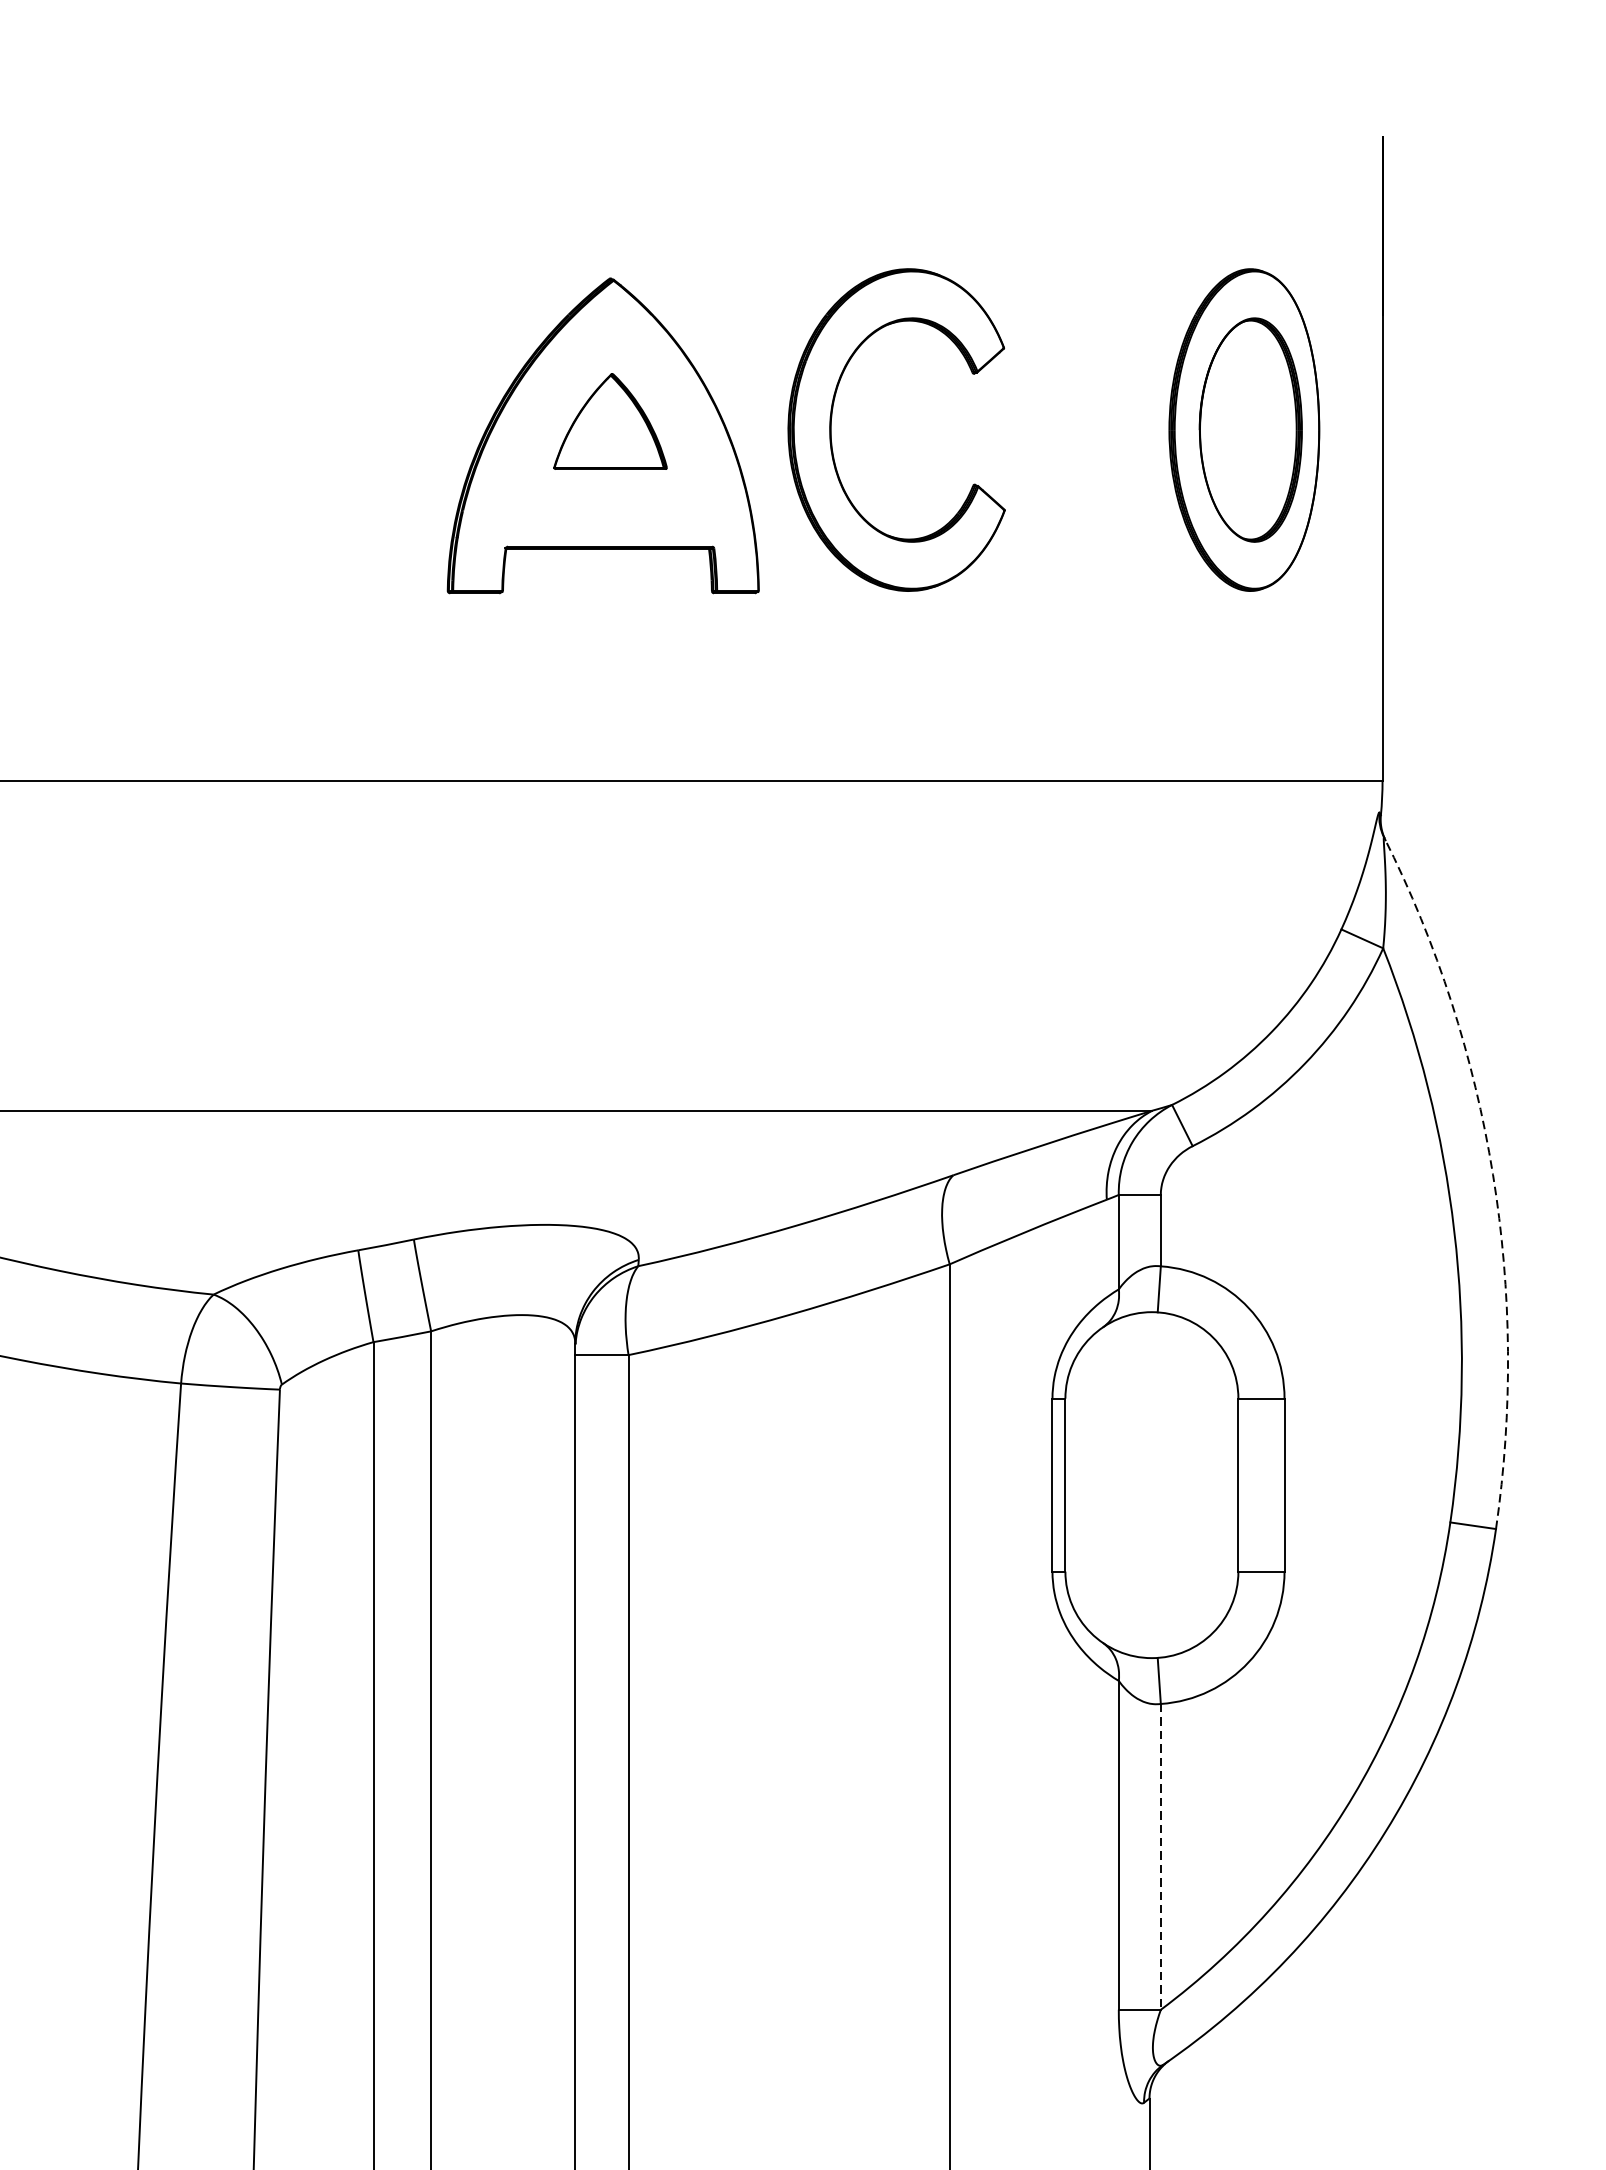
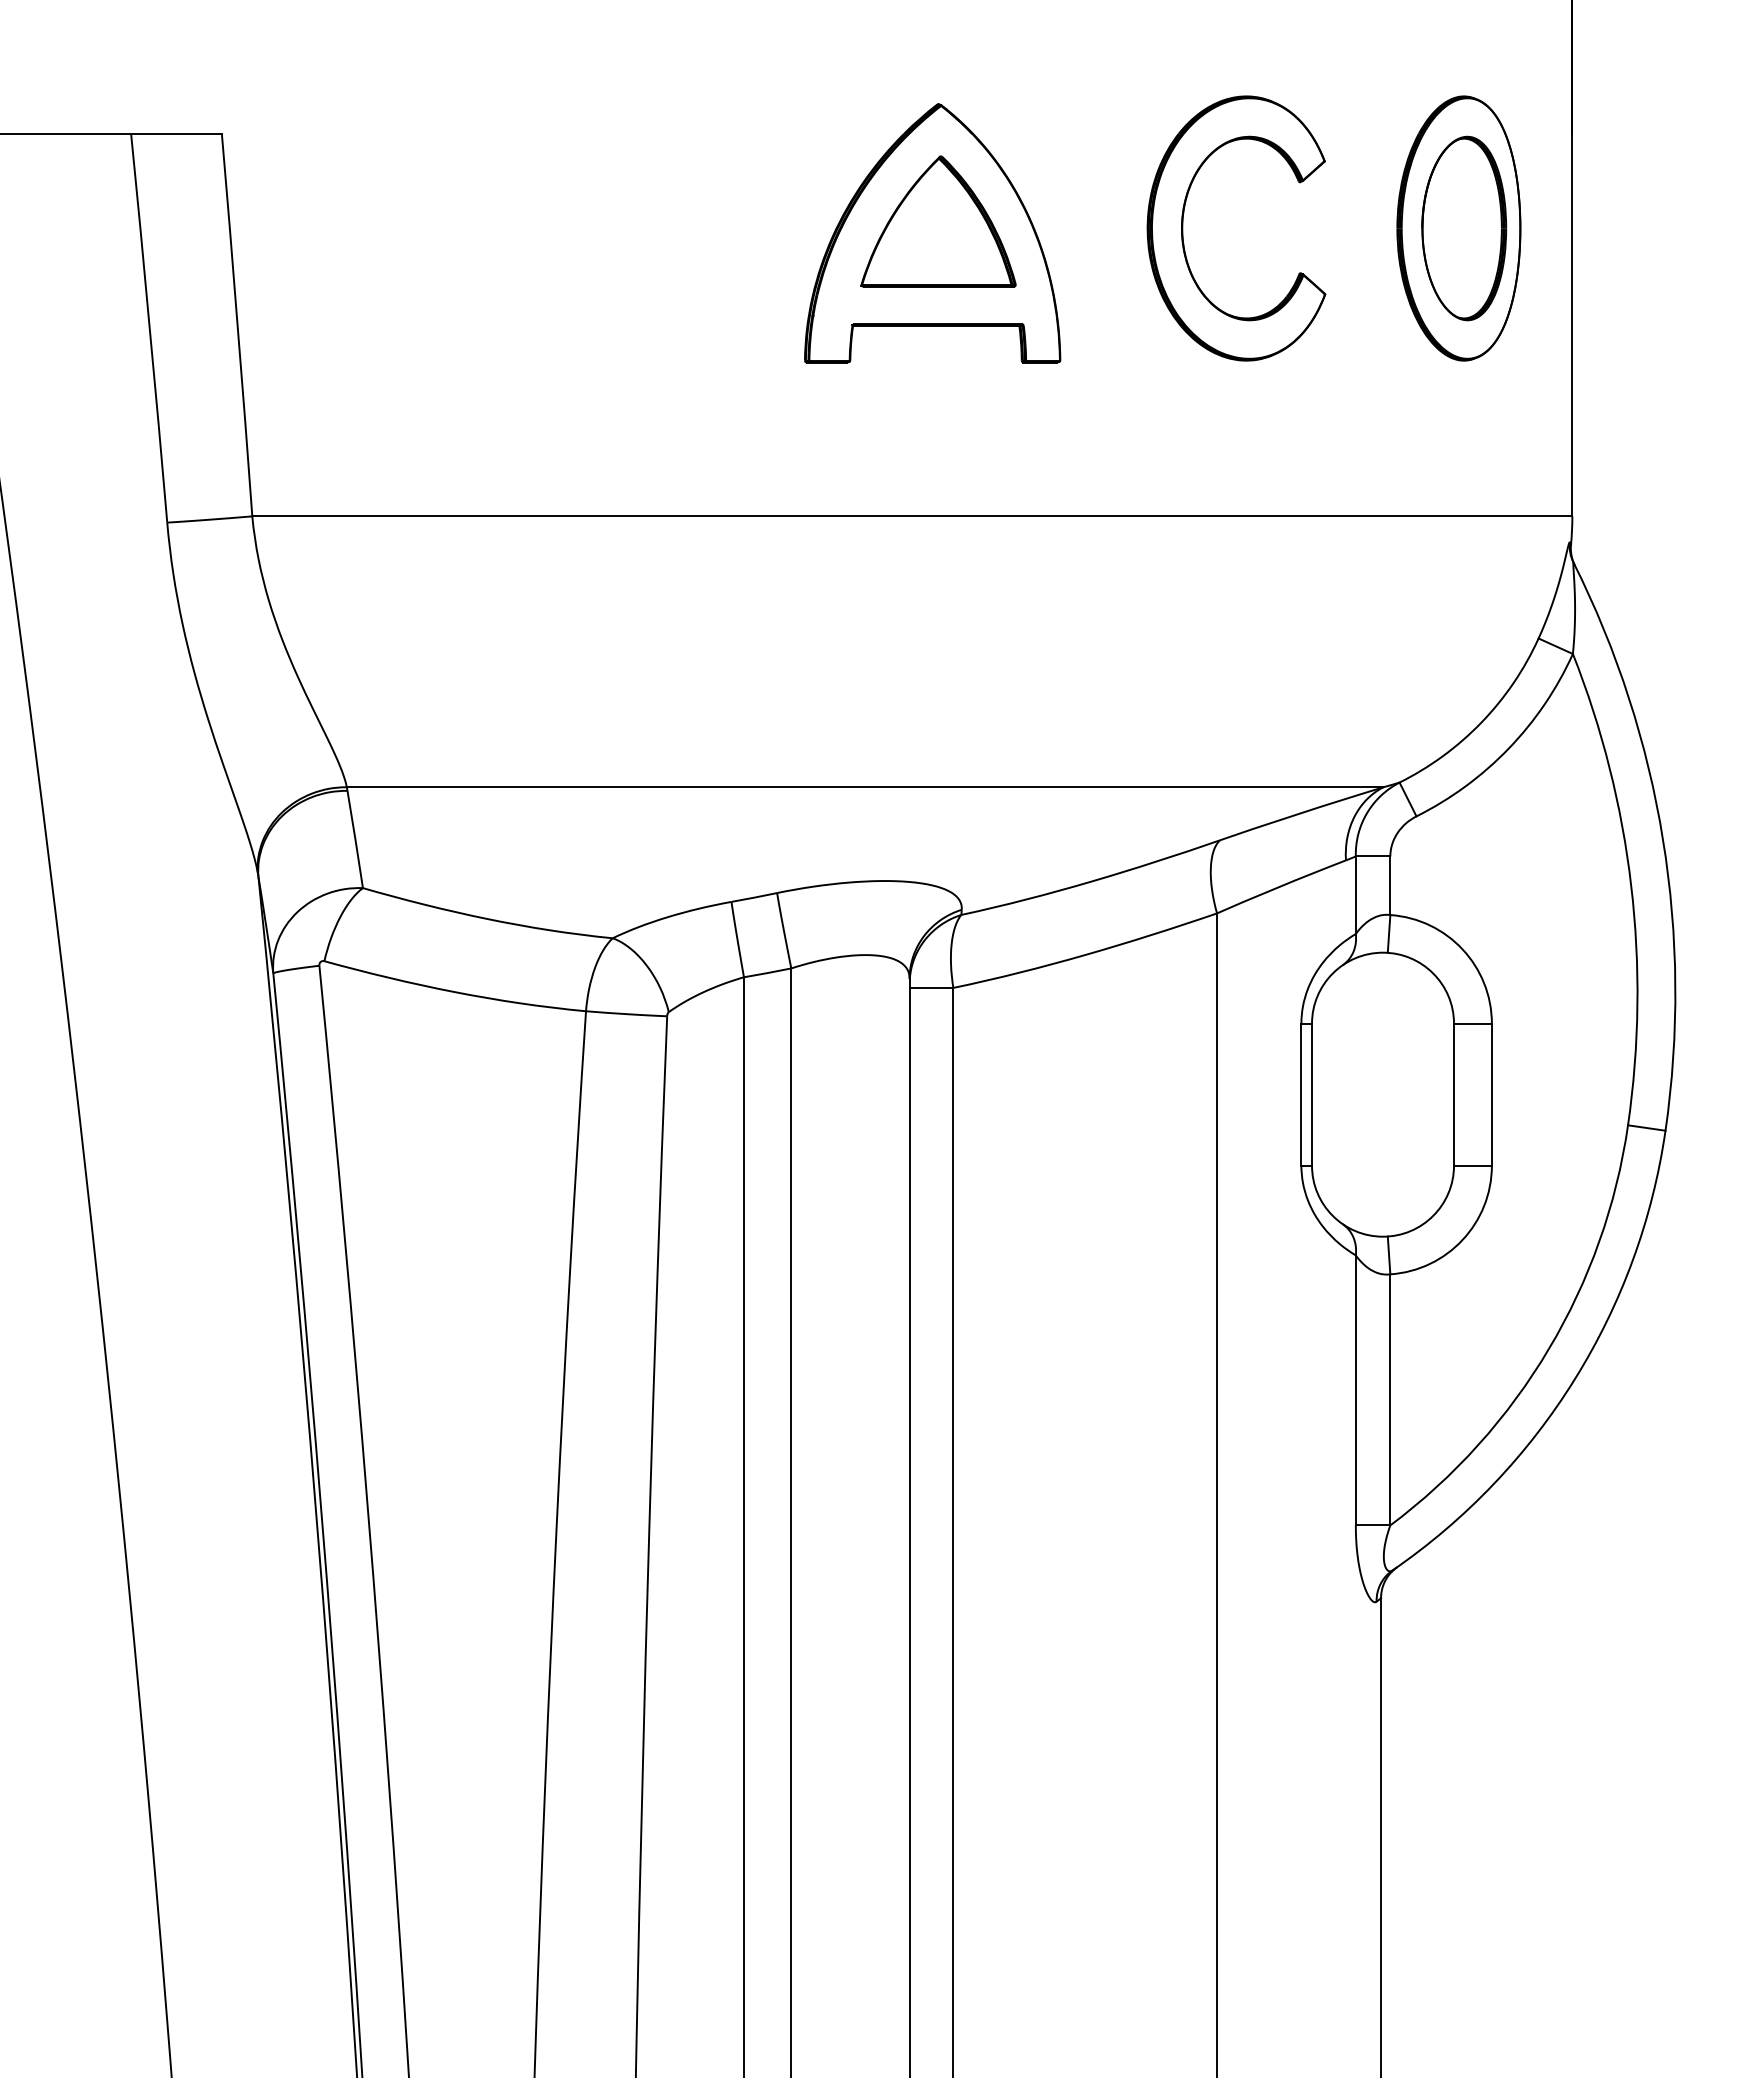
part: (610, 421) -> (938, 221), size x1.67
part: (832, 430) -> (1183, 228), moved
arc: (1493, 1174) -> (1663, 839), dashed -> solid
line: (1161, 1856) -> (1390, 1399), dashed -> solid

